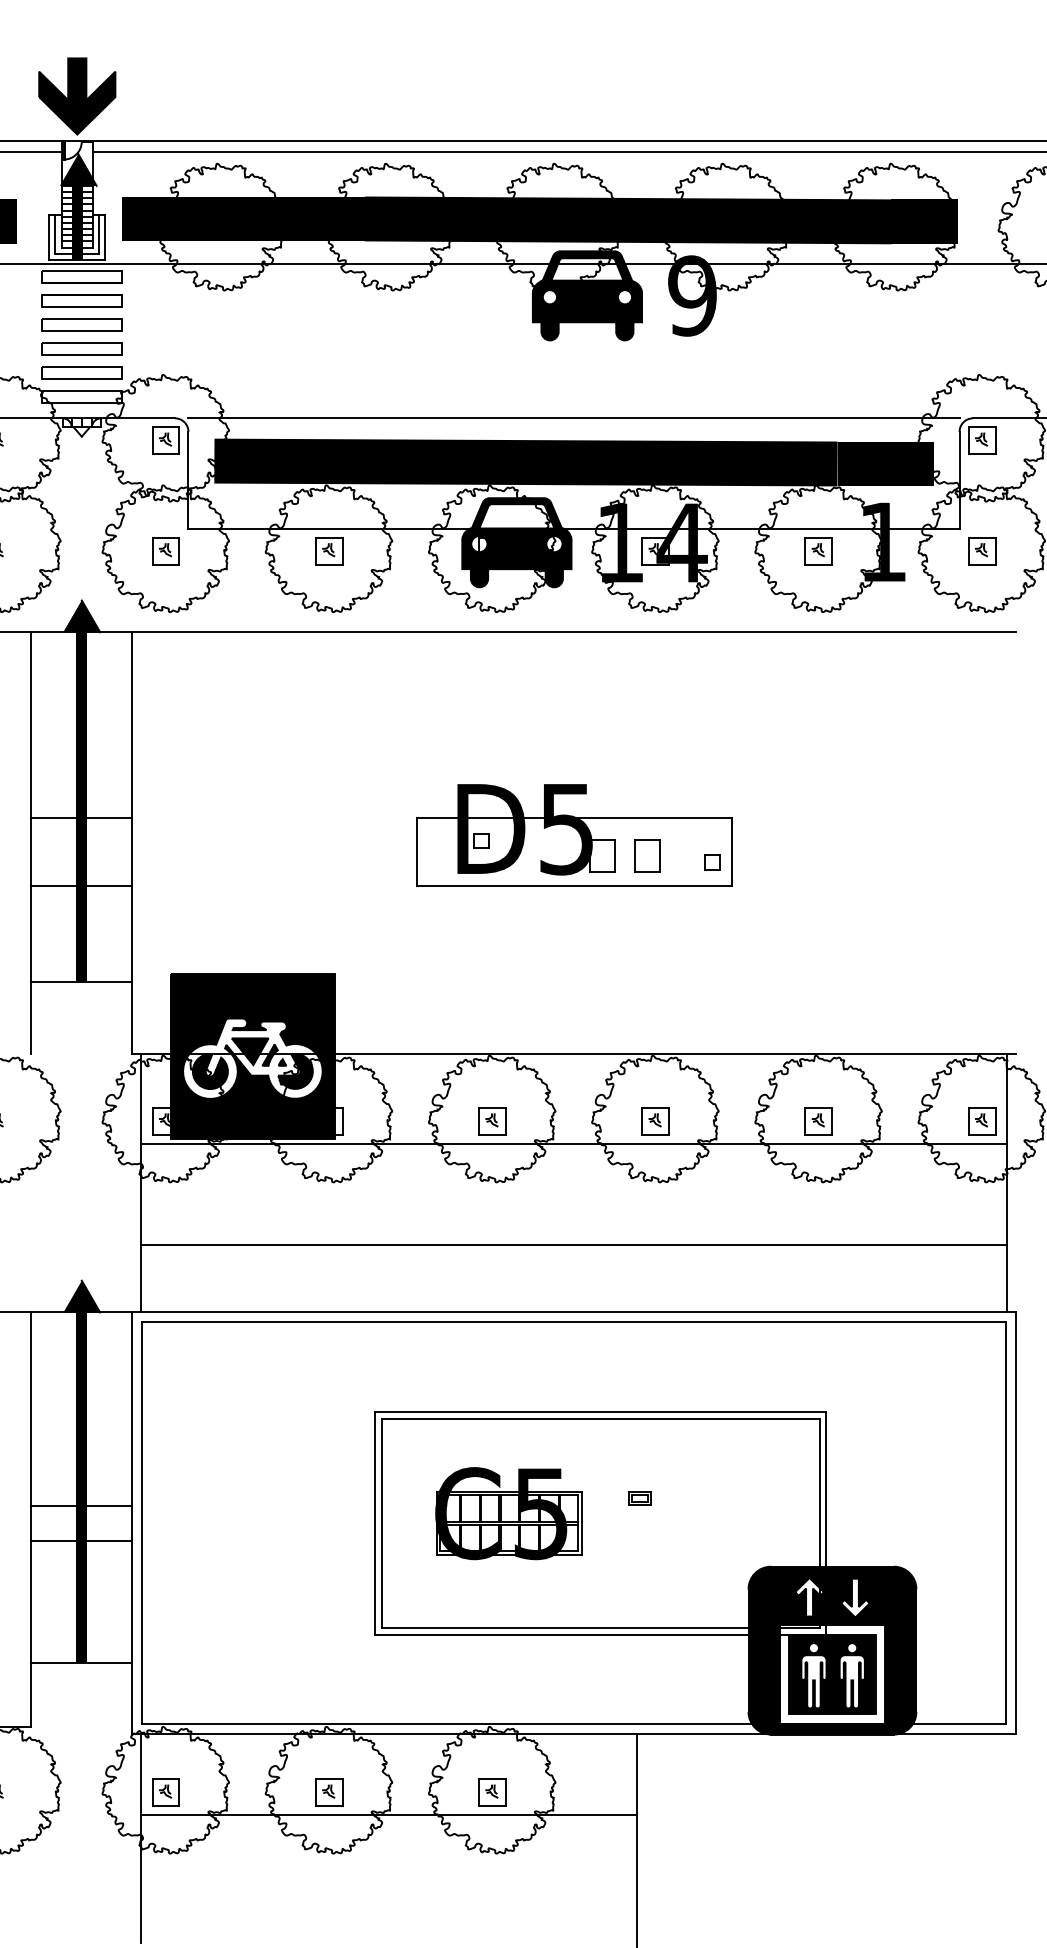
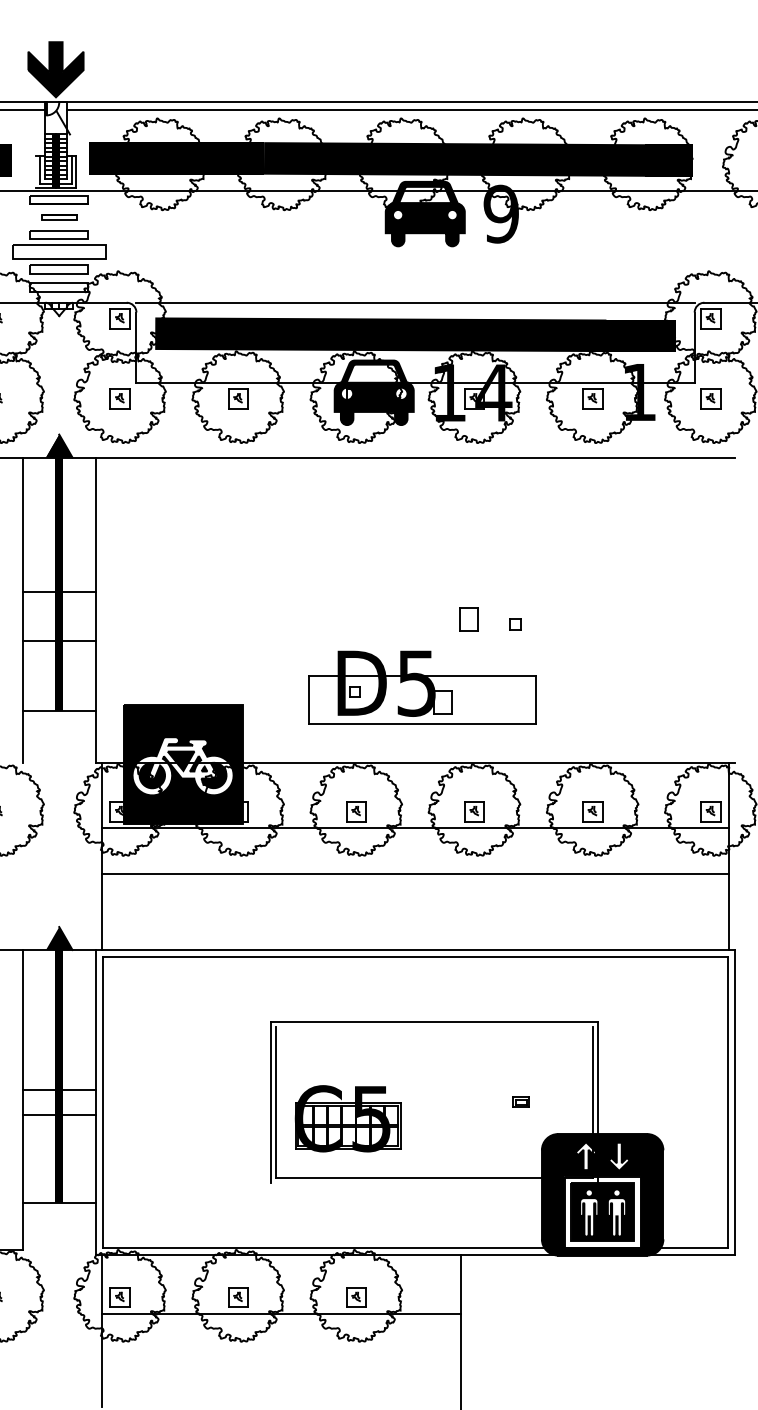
fill: (78, 169) -> (56, 122), removed
line: (49, 236) -> (35, 171), removed
part: (81, 300) -> (59, 217), size x0.6
part: (81, 348) -> (59, 252), size x1.6
part: (574, 835) -> (422, 687), moved
line: (573, 1245) -> (415, 874), moved
line: (600, 1419) -> (434, 1027), removed
part: (639, 1498) -> (520, 1102), moved
part: (508, 1513) -> (347, 1118), moved
line: (600, 1634) -> (434, 1183), removed

